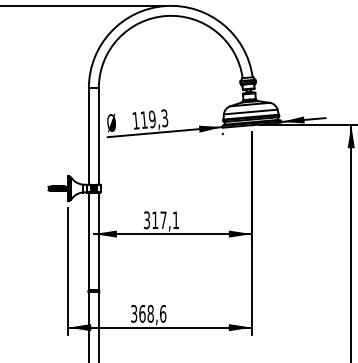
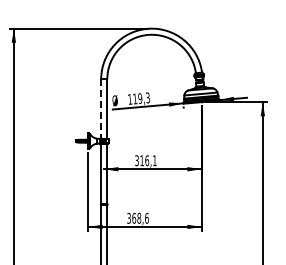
line: (89, 137) -> (101, 109), solid -> dashed
text: (164, 219) -> (147, 160), 317,1 -> 316,1

